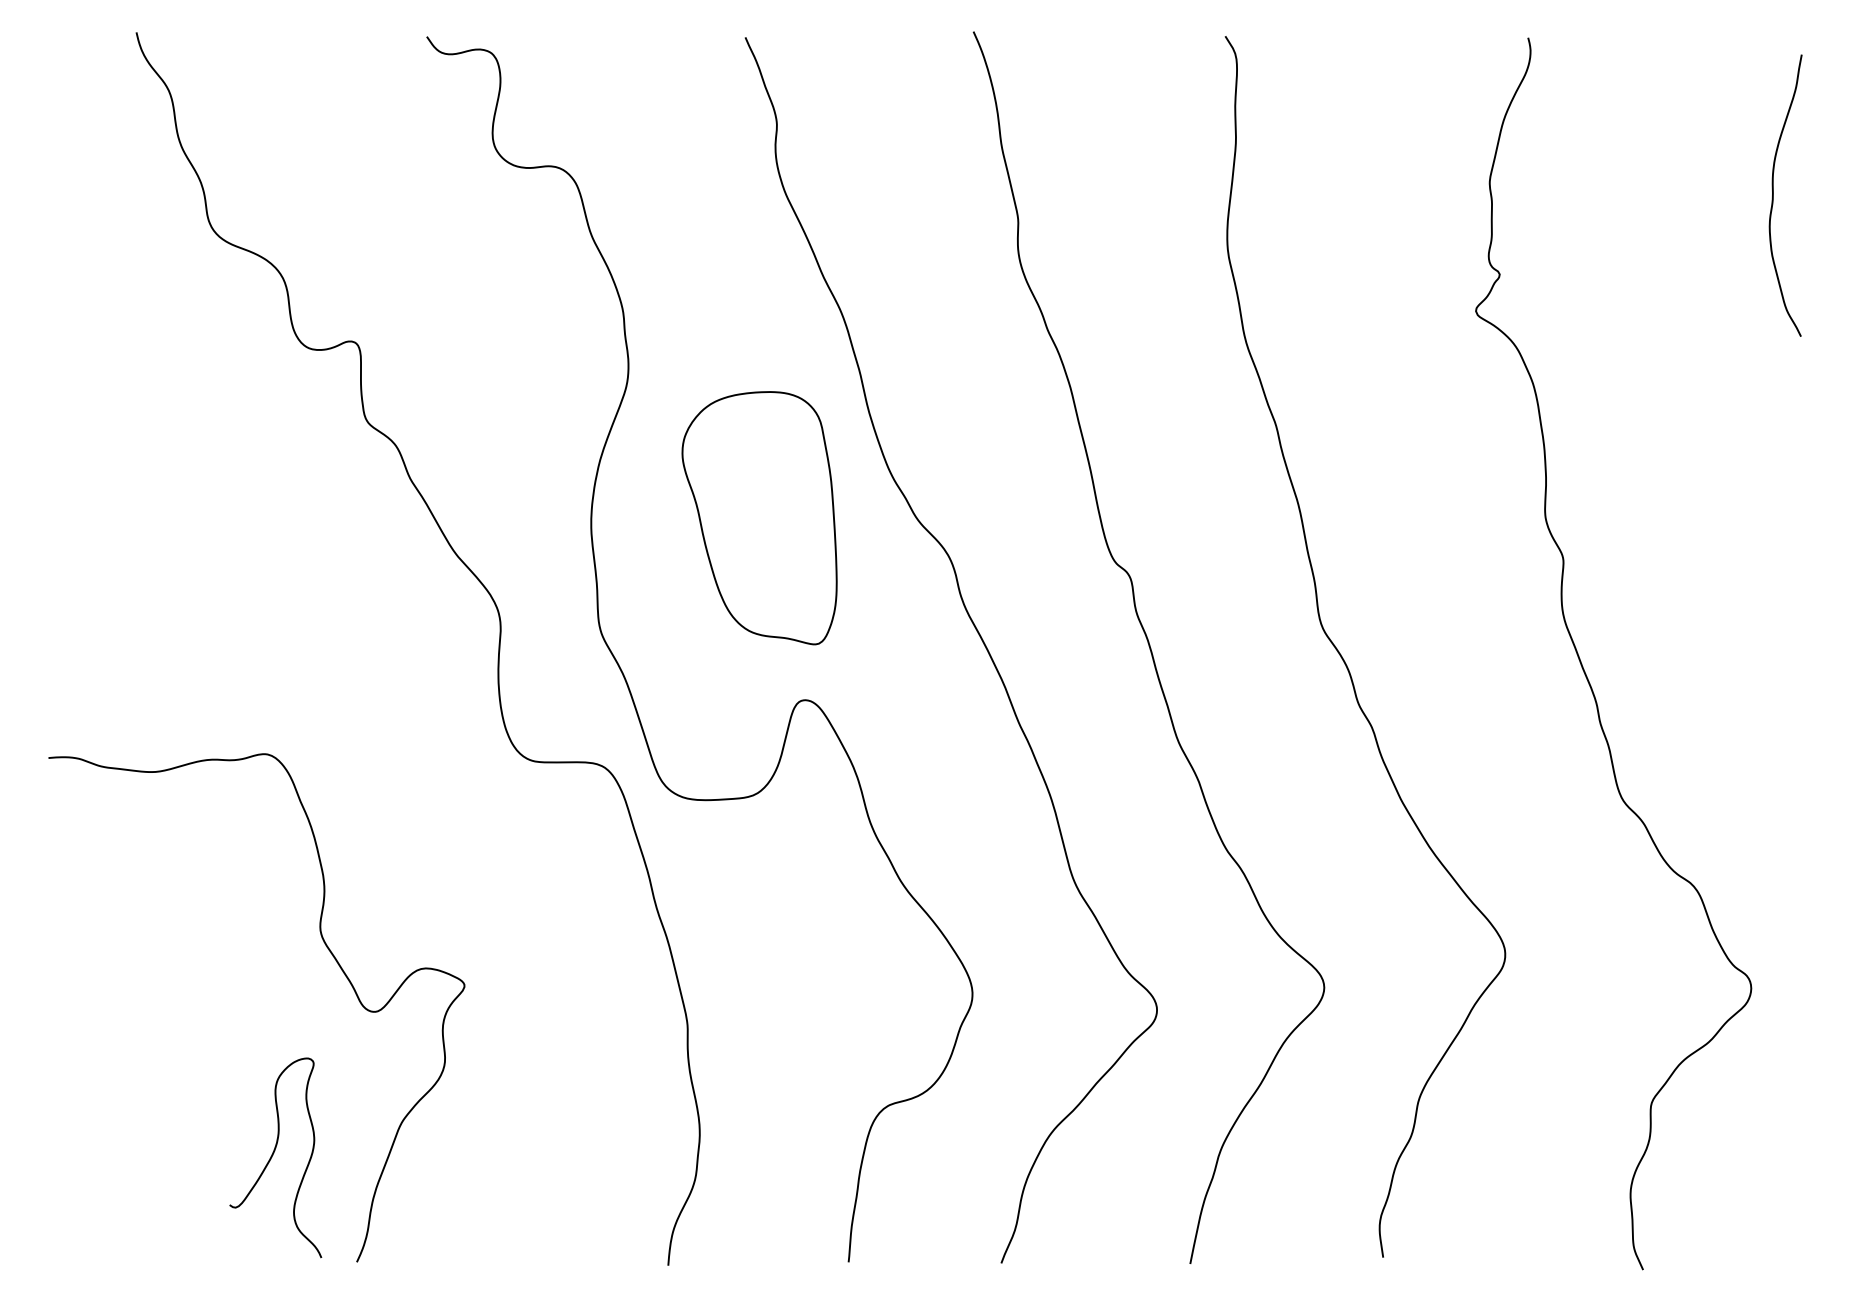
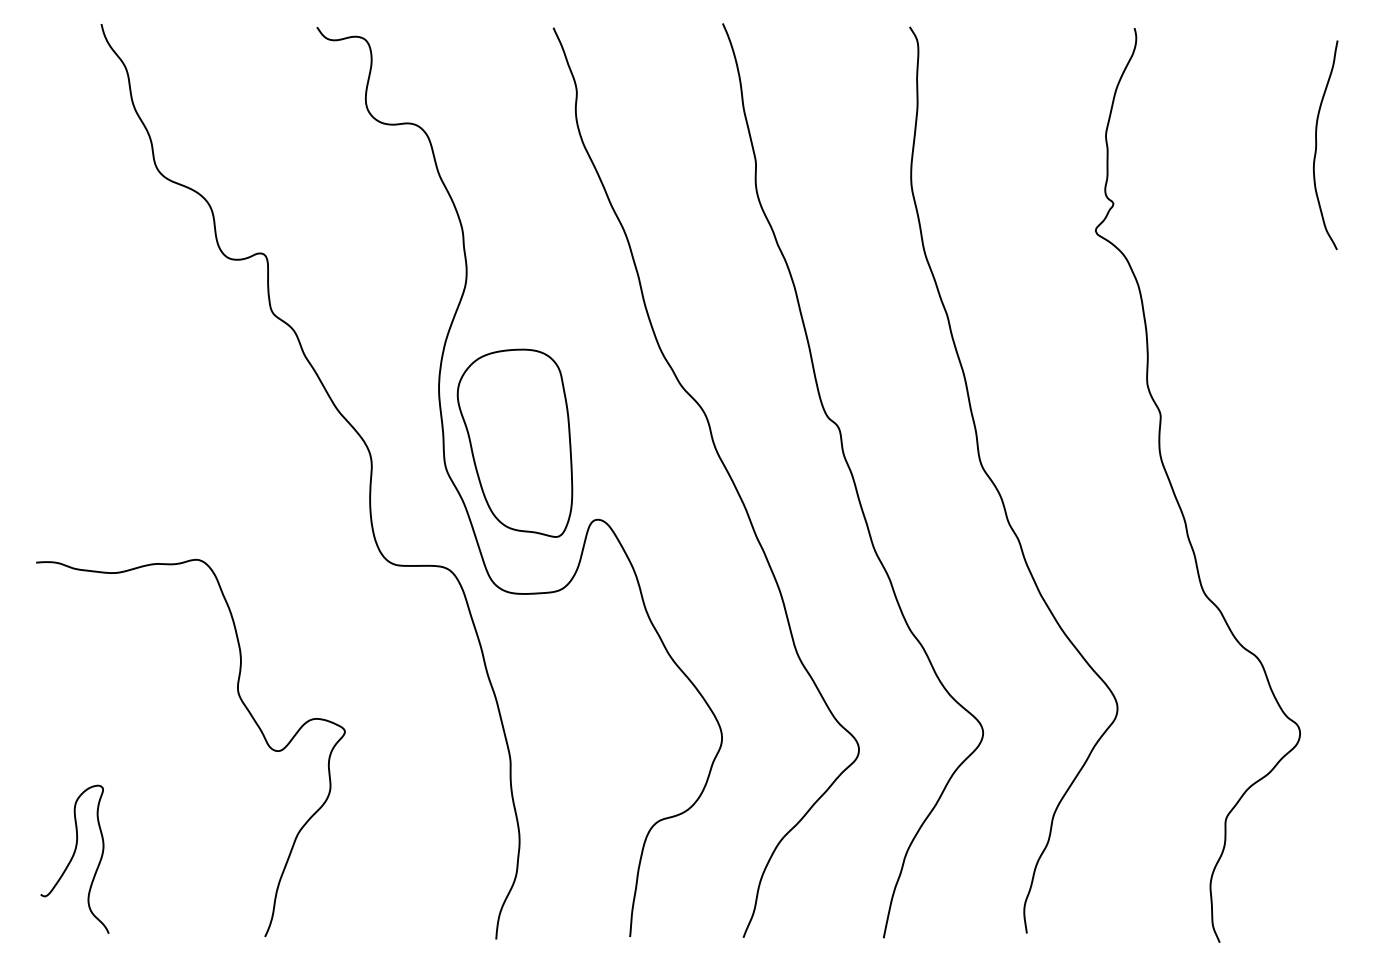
part: (759, 518) -> (514, 443), moved
curve: (273, 1155) -> (73, 857), moved

